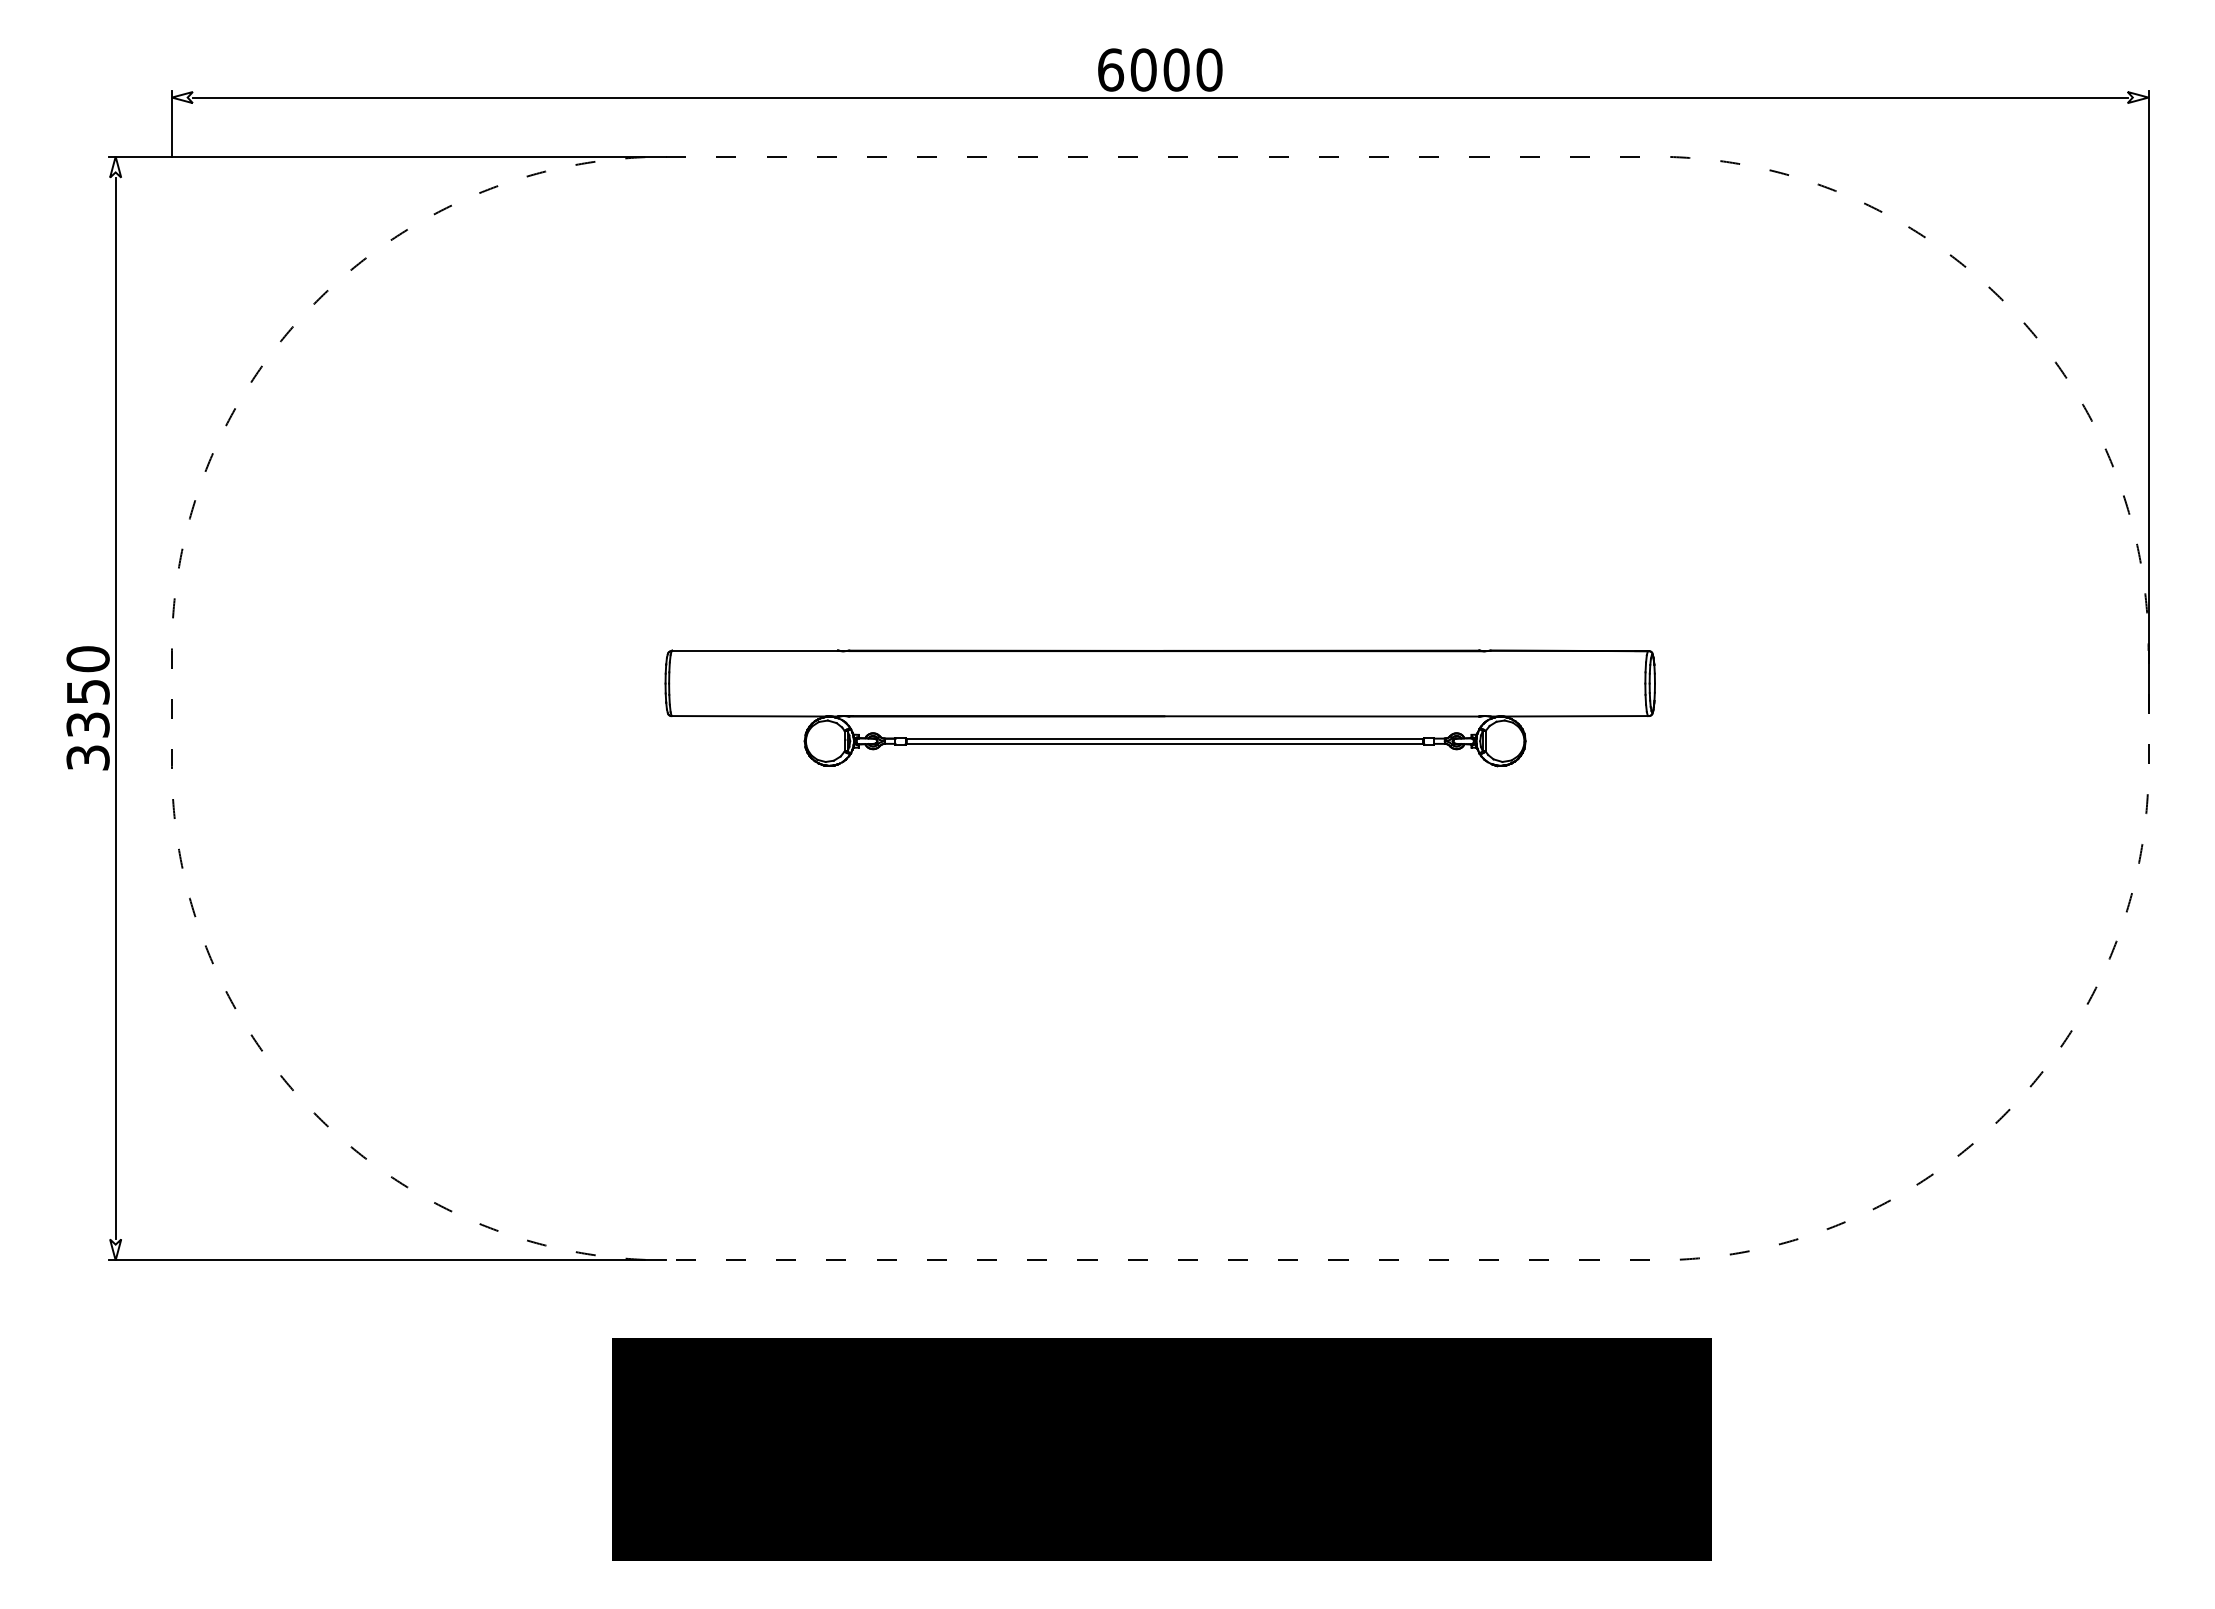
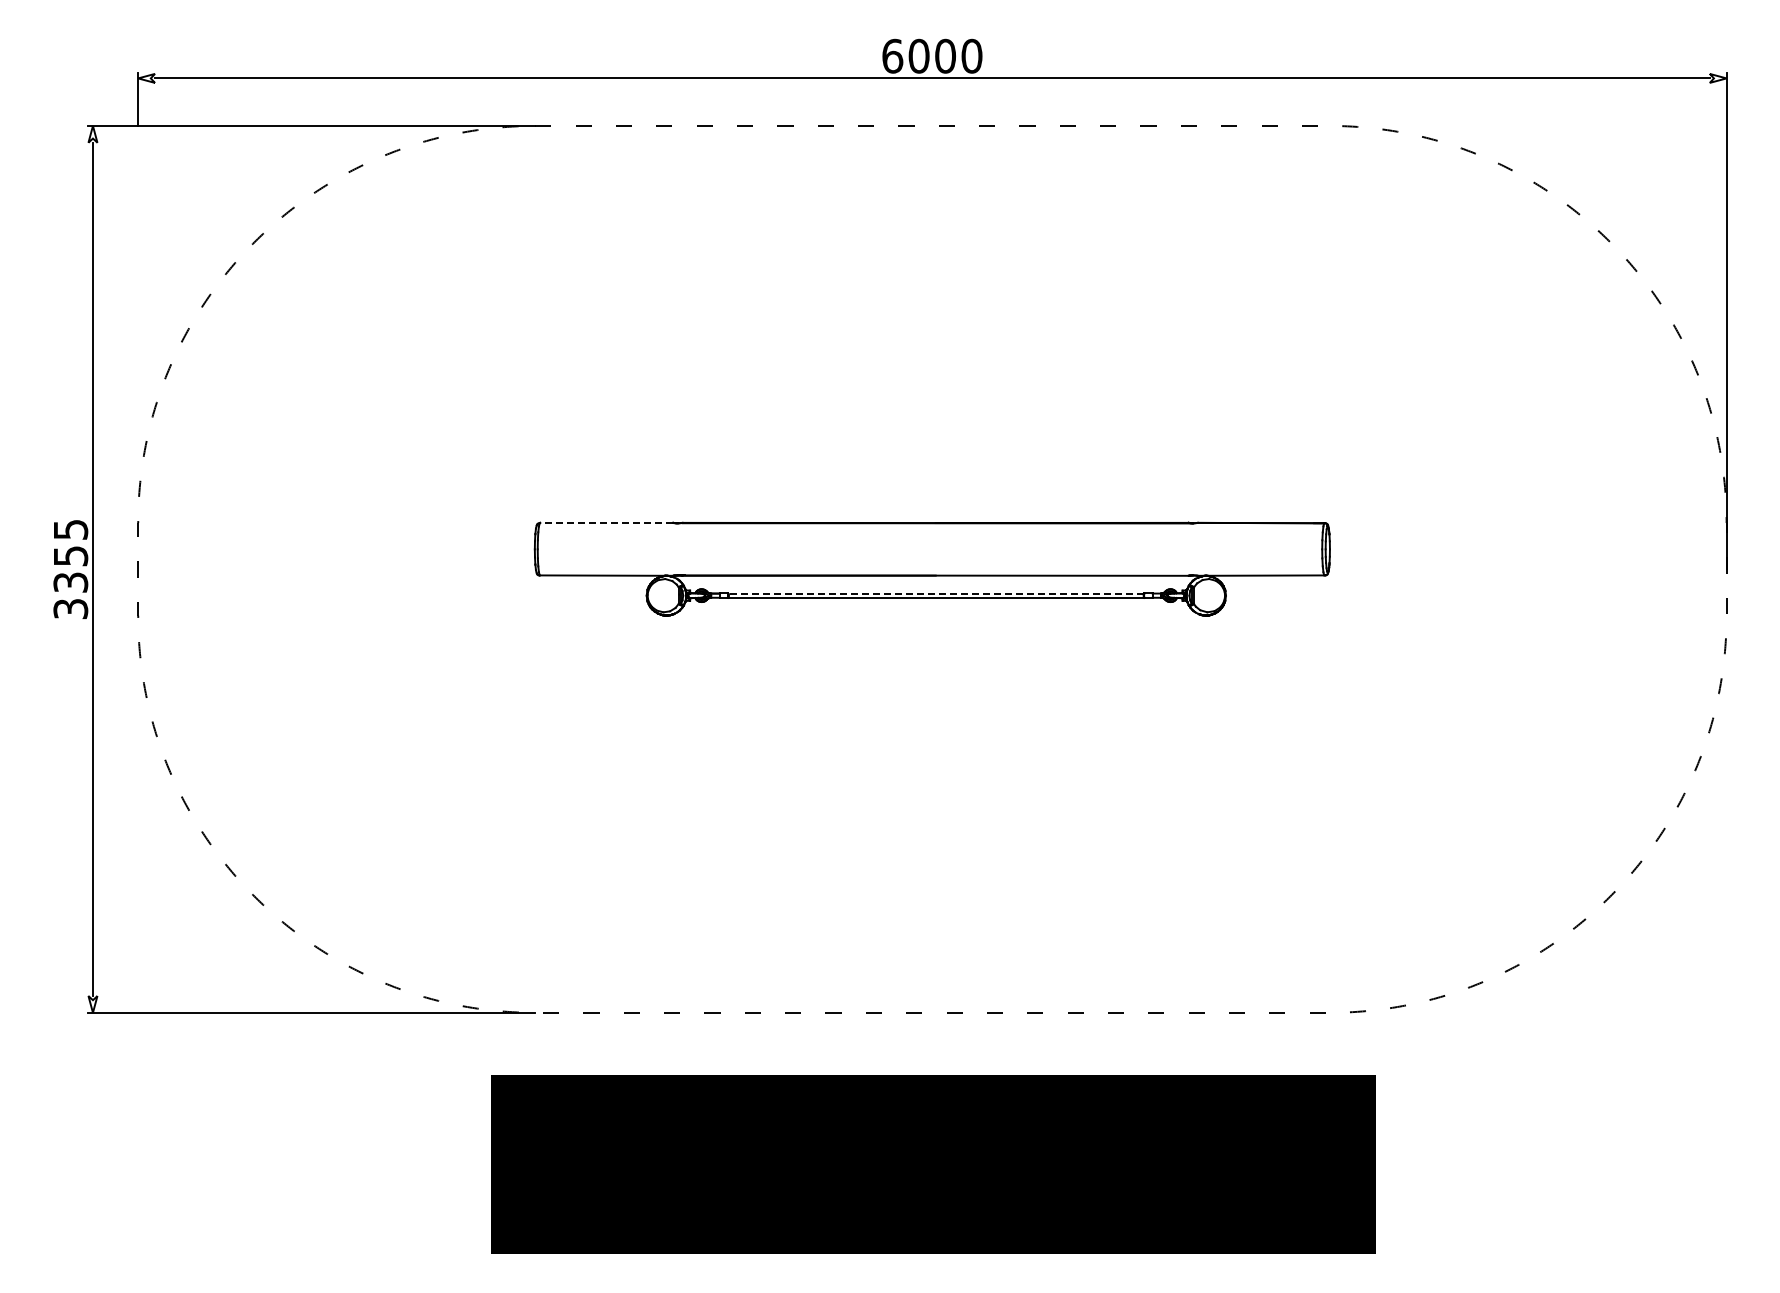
line: (754, 650) -> (606, 522), solid -> dashed
text: (87, 658) -> (70, 529), 3350 -> 3355
line: (1164, 738) -> (935, 593), solid -> dashed

